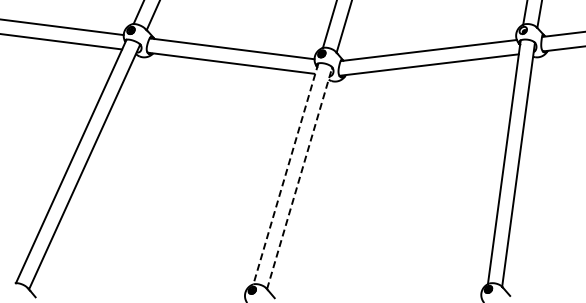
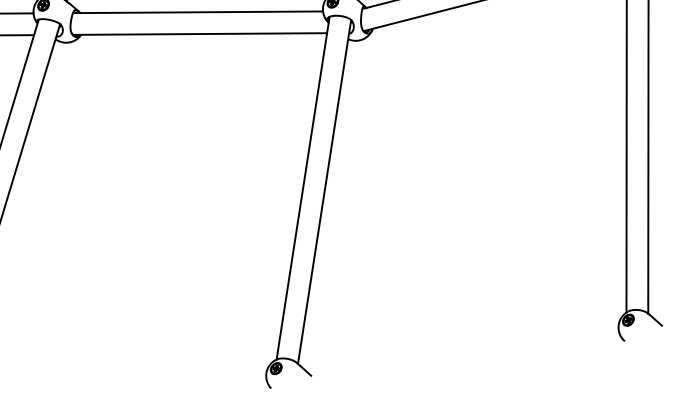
line: (285, 174) -> (302, 189), dashed -> solid
line: (299, 178) -> (324, 192), dashed -> solid

